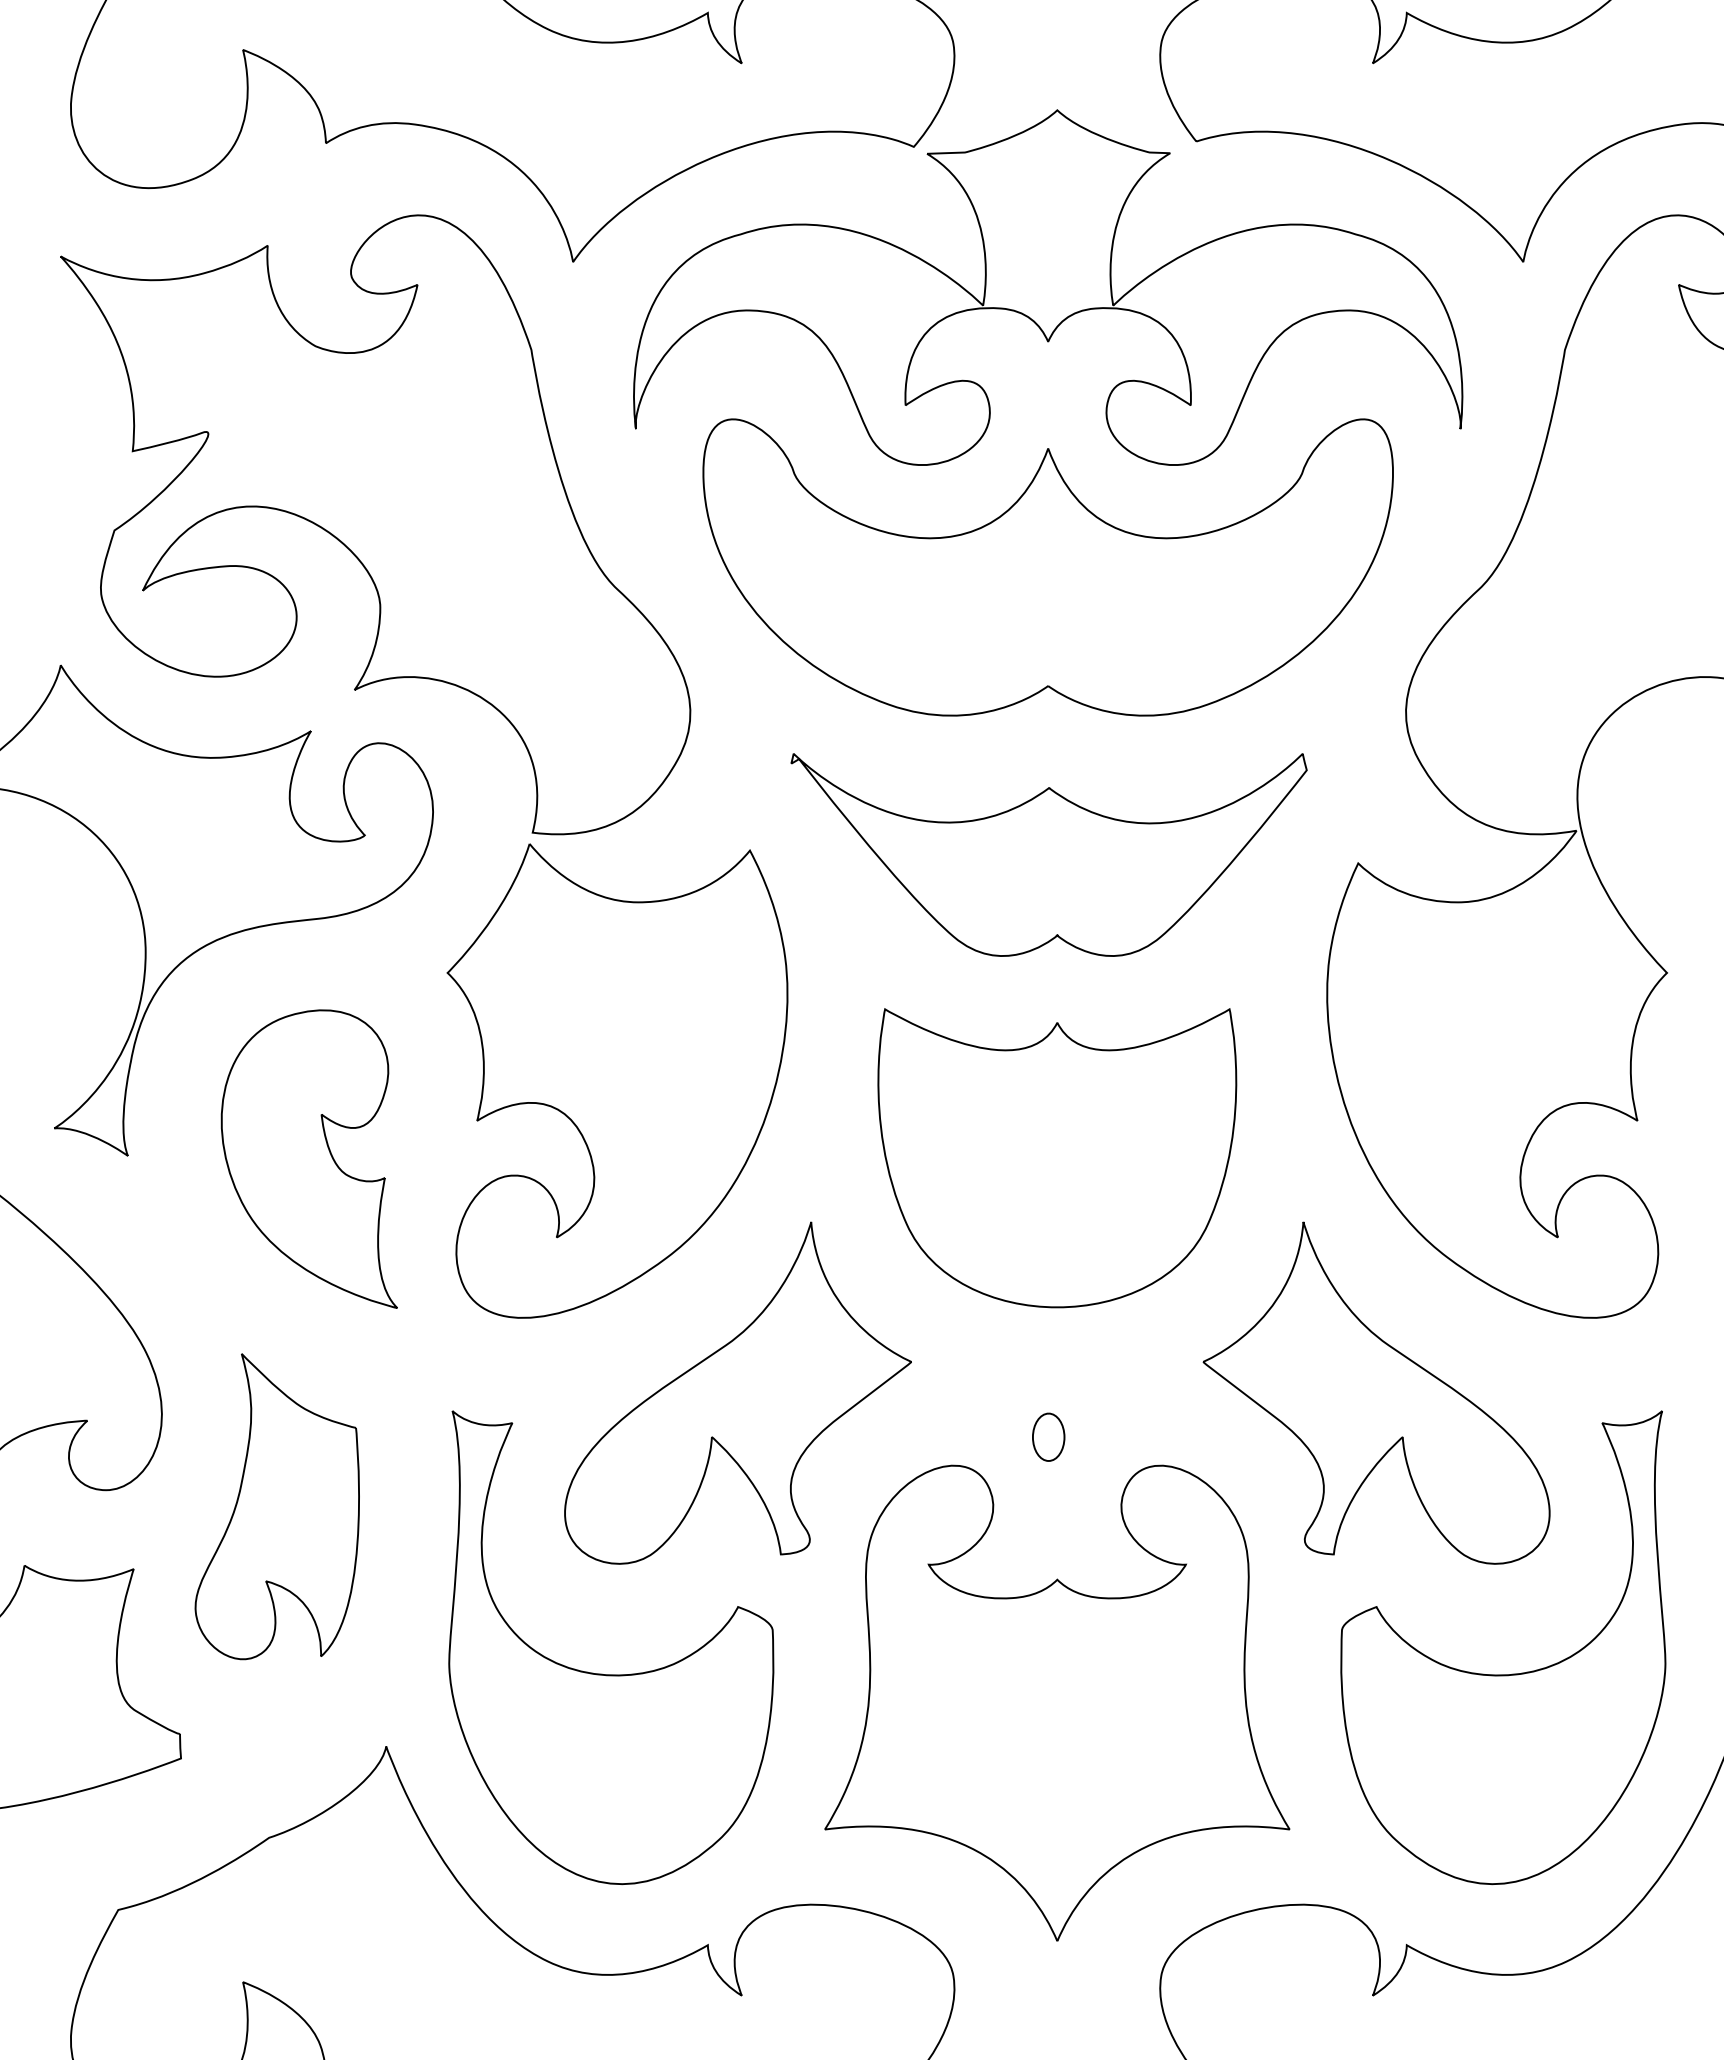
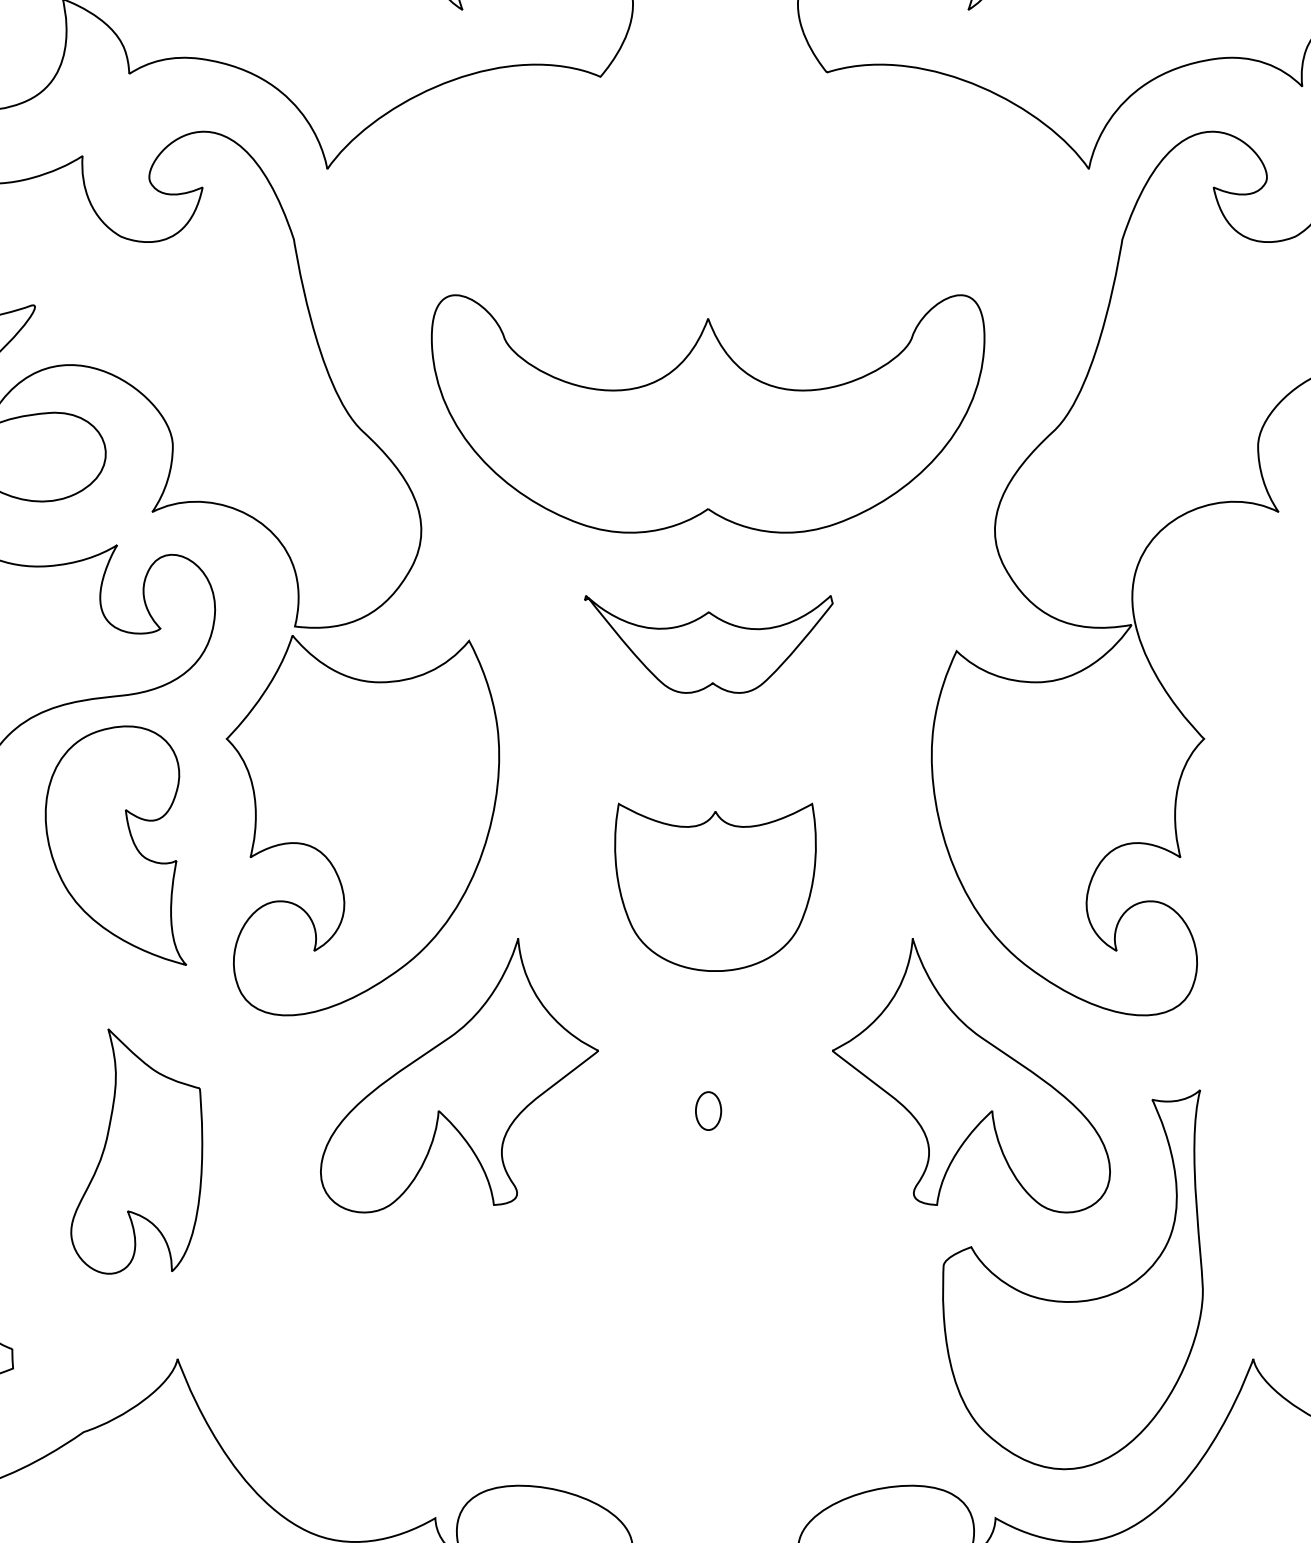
part: (1048, 287) -> (708, 189), removed
part: (1048, 854) -> (708, 643), size x0.6
part: (308, 1158) -> (115, 845), moved
part: (1057, 1158) -> (715, 887), size x0.7
part: (276, 1506) -> (136, 1151), moved
part: (611, 1674) -> (358, 1301), removed
part: (1057, 1702) -> (715, 1323), removed

